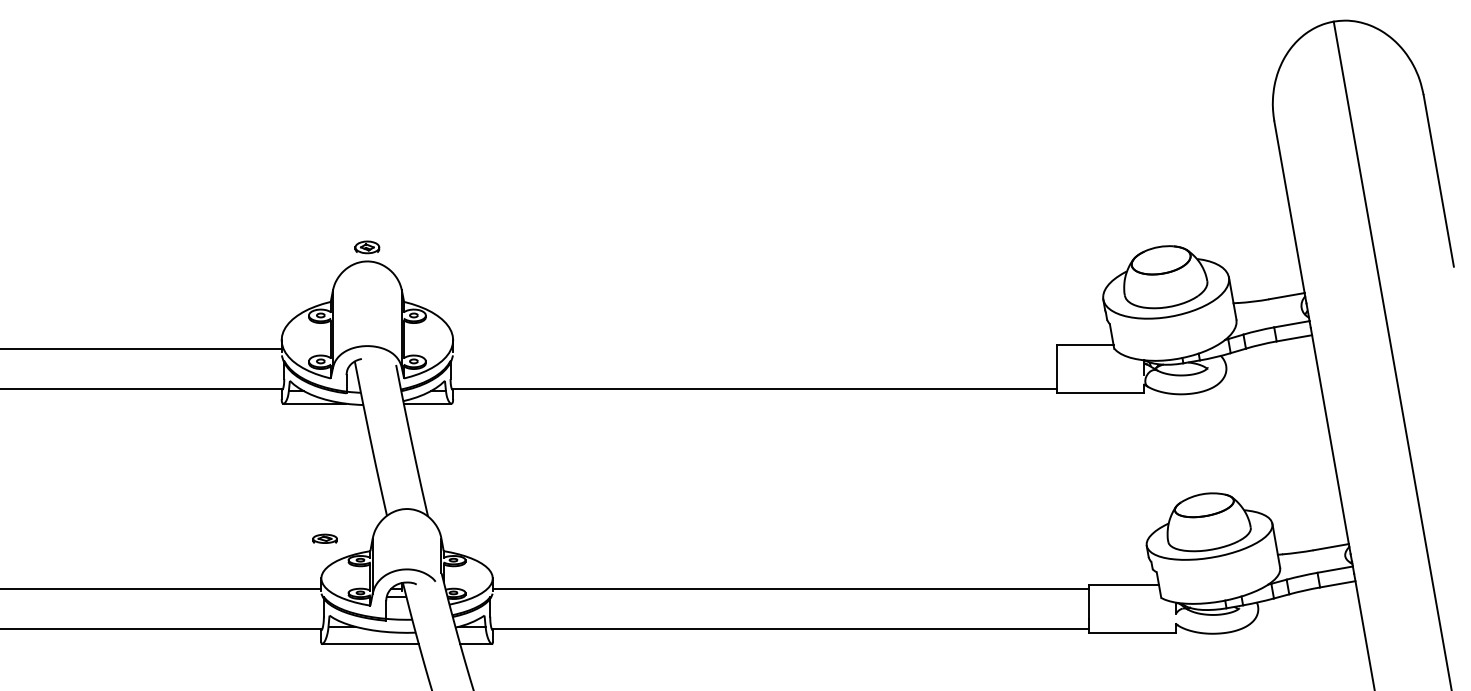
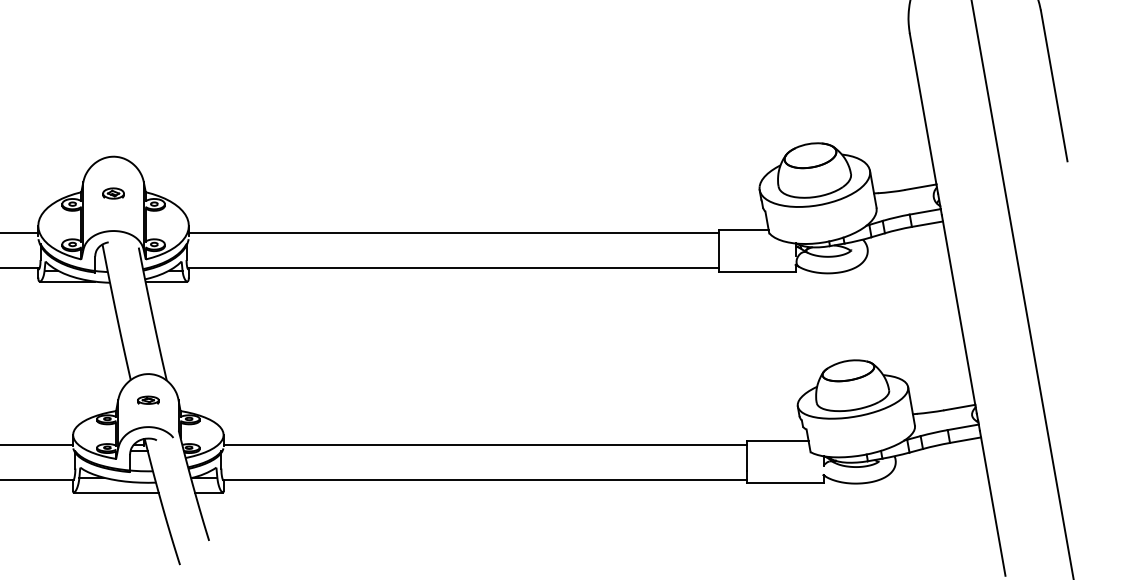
part: (367, 247) -> (113, 193), moved
line: (755, 348) -> (454, 233), added
part: (324, 538) -> (147, 399), moved

